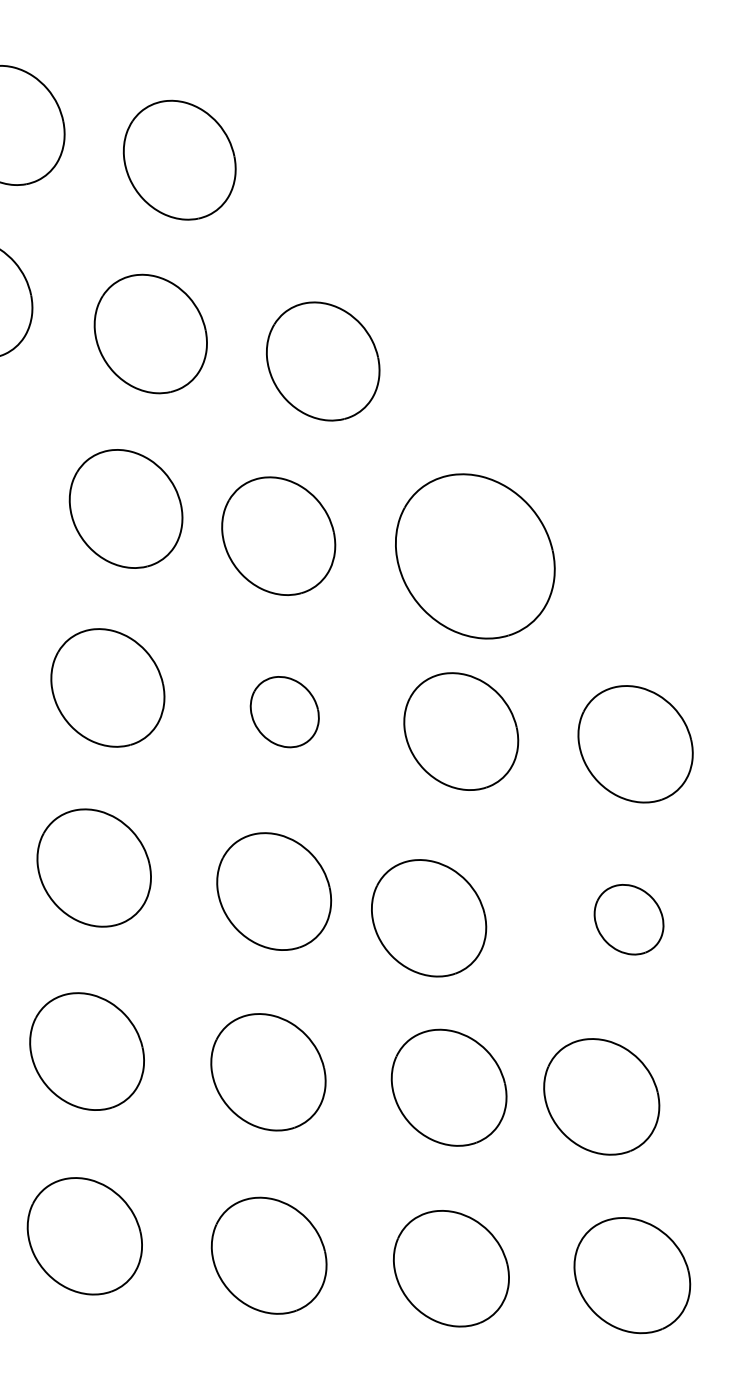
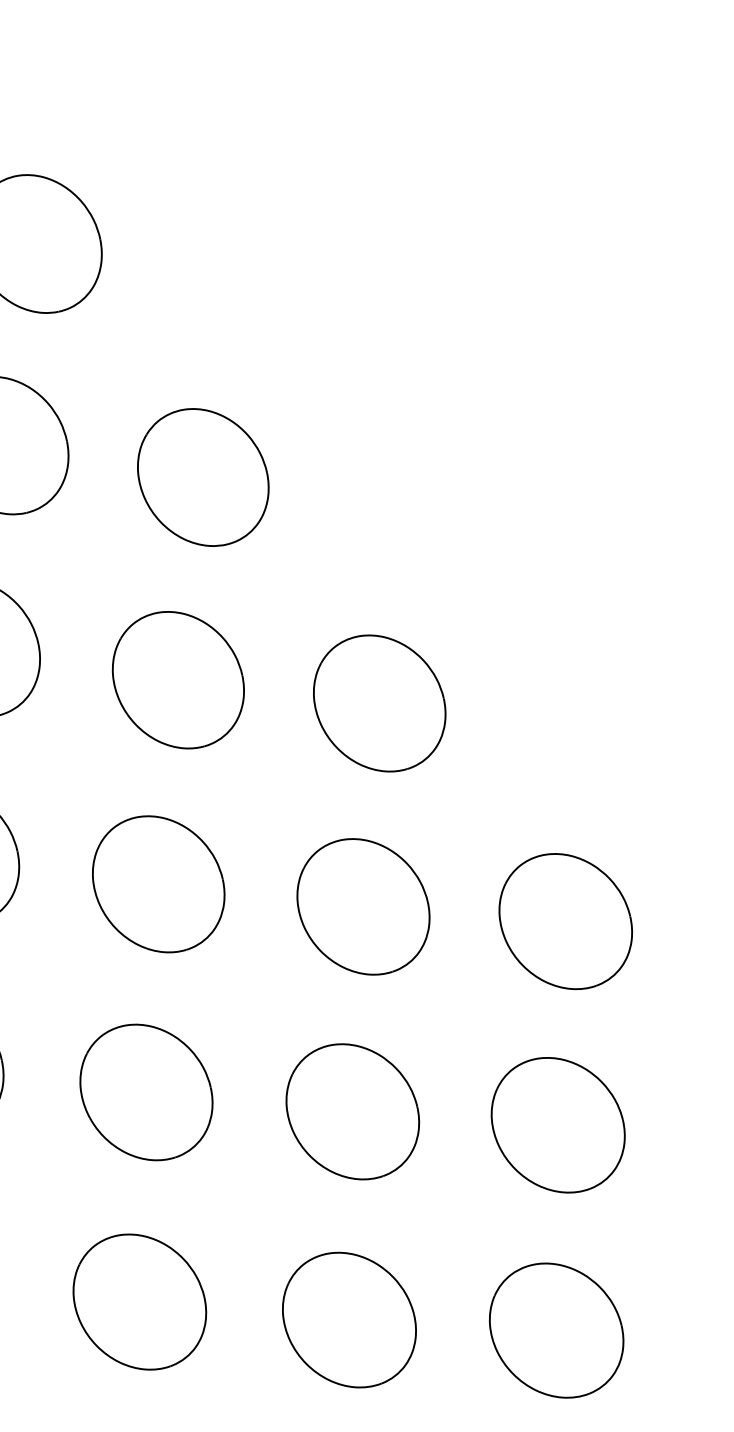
part: (278, 535) -> (178, 679), moved
part: (474, 555) -> (378, 702), size x0.71
part: (284, 711) -> (158, 883), size x1.67
part: (429, 918) -> (353, 1112), moved
part: (628, 919) -> (557, 1124), size x1.67
part: (601, 1096) -> (556, 1330), moved

